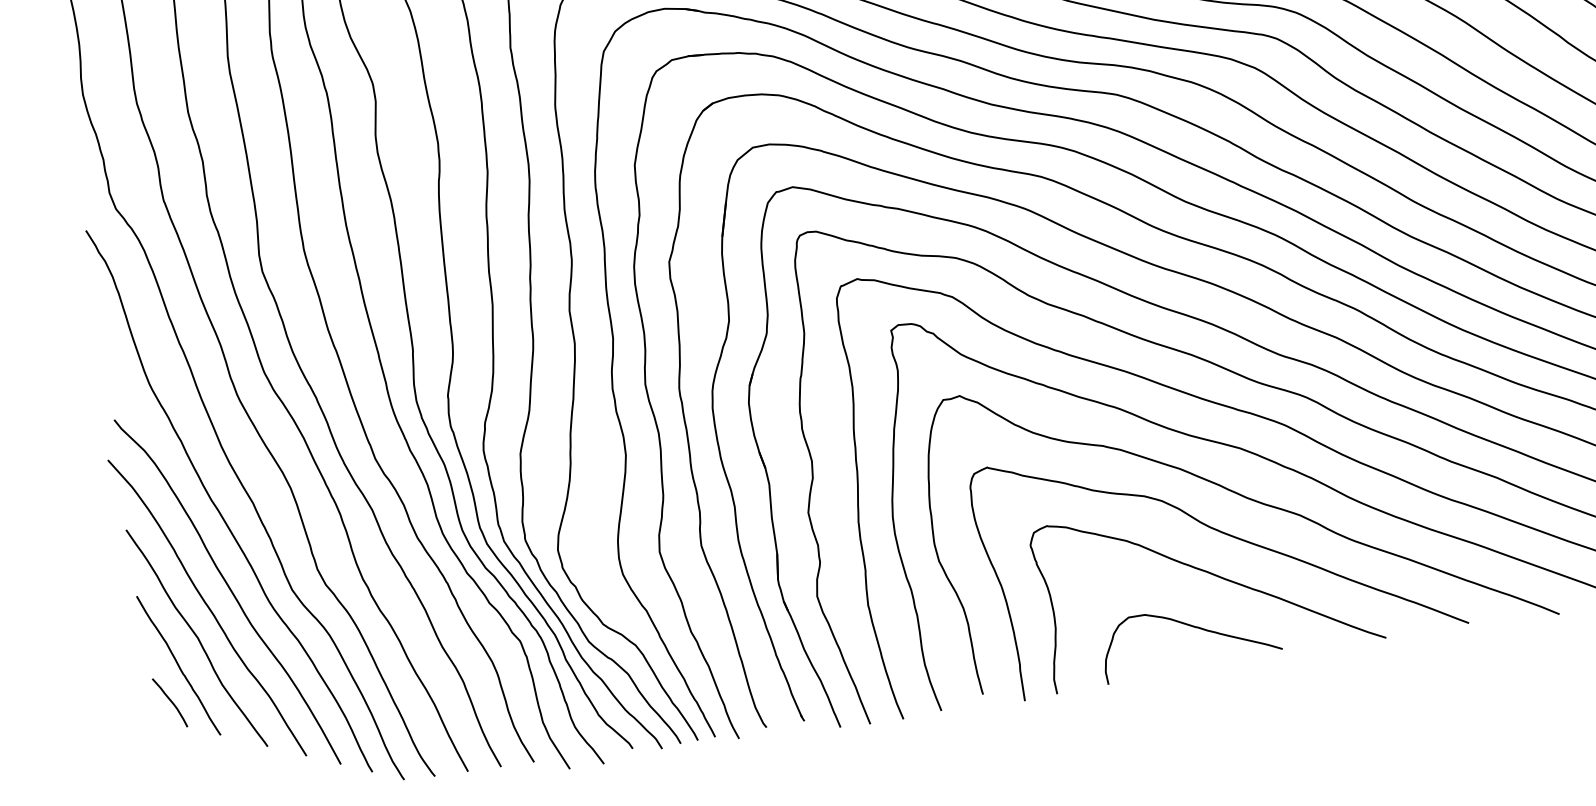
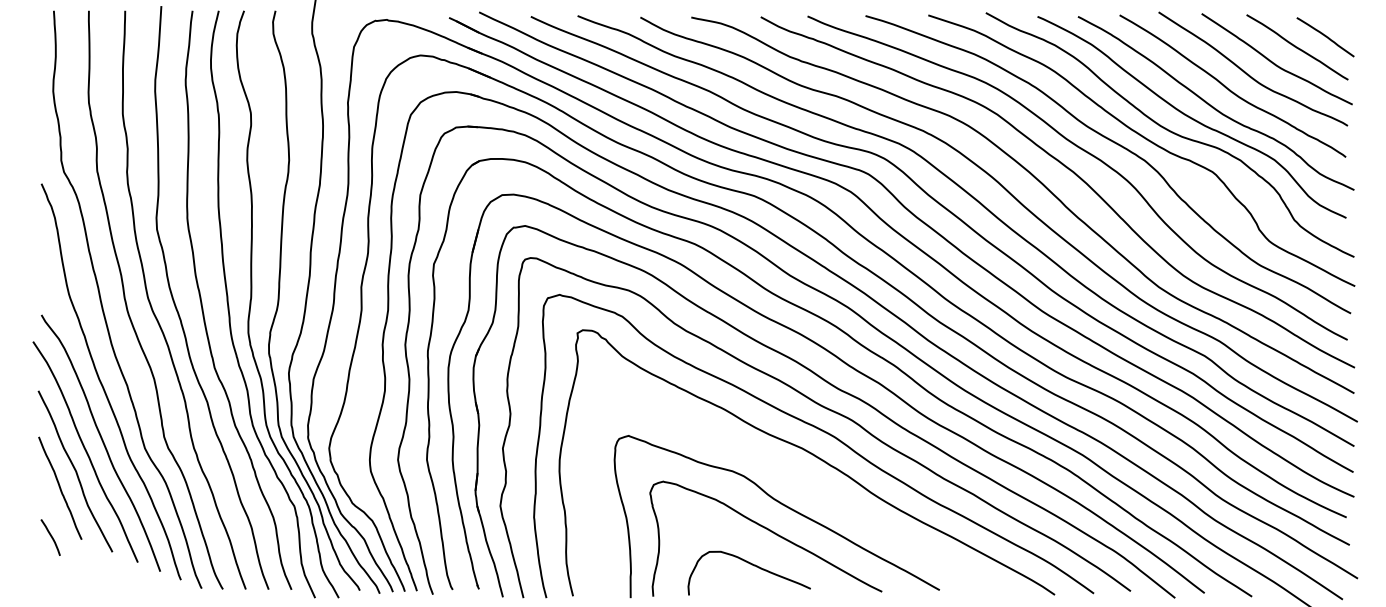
curve: (1243, 498) -> (799, 482), removed
curve: (169, 701) -> (50, 536), moved

